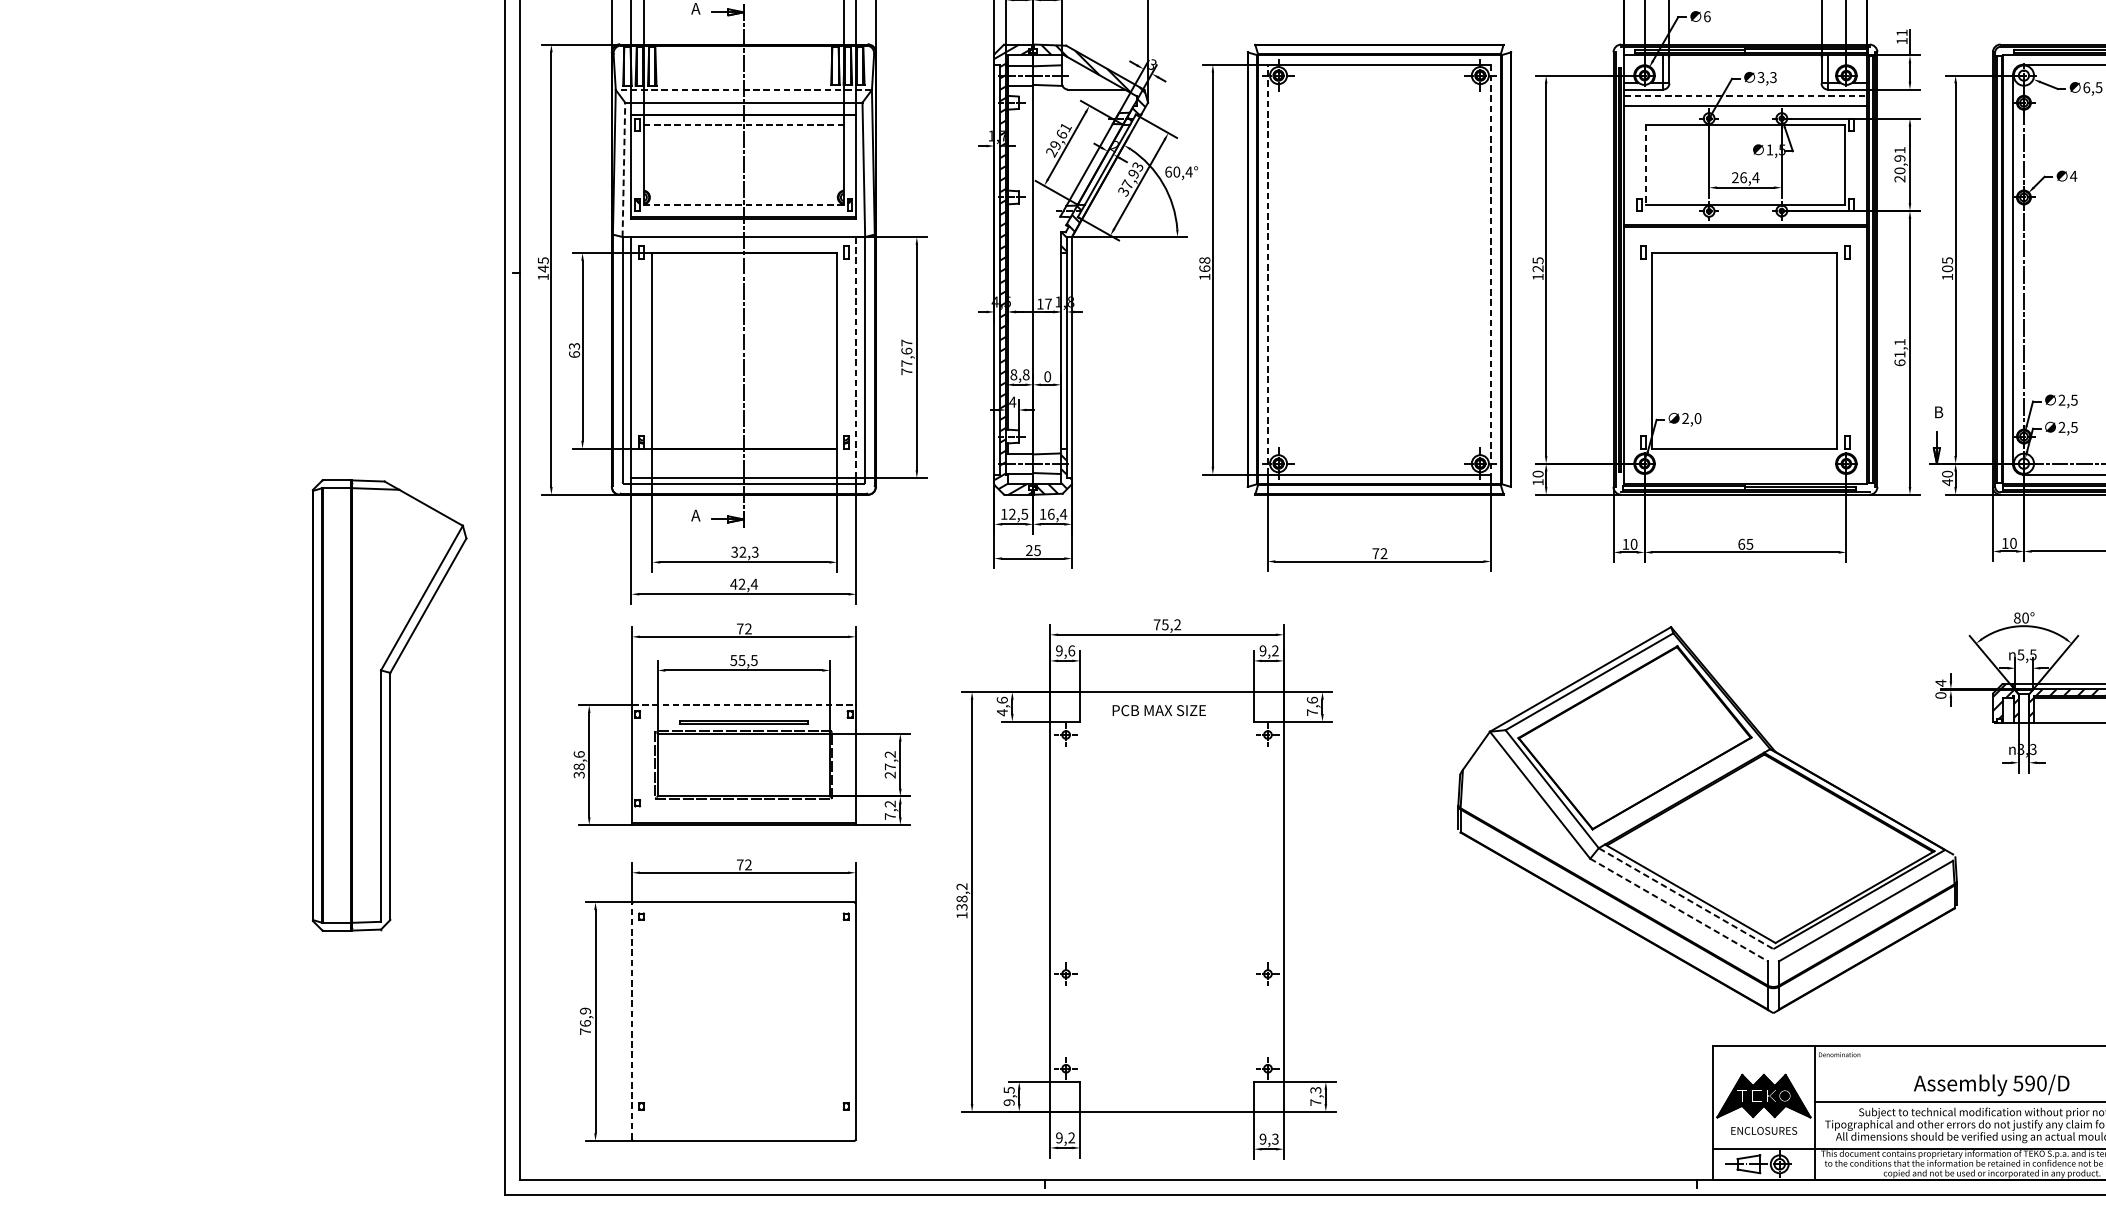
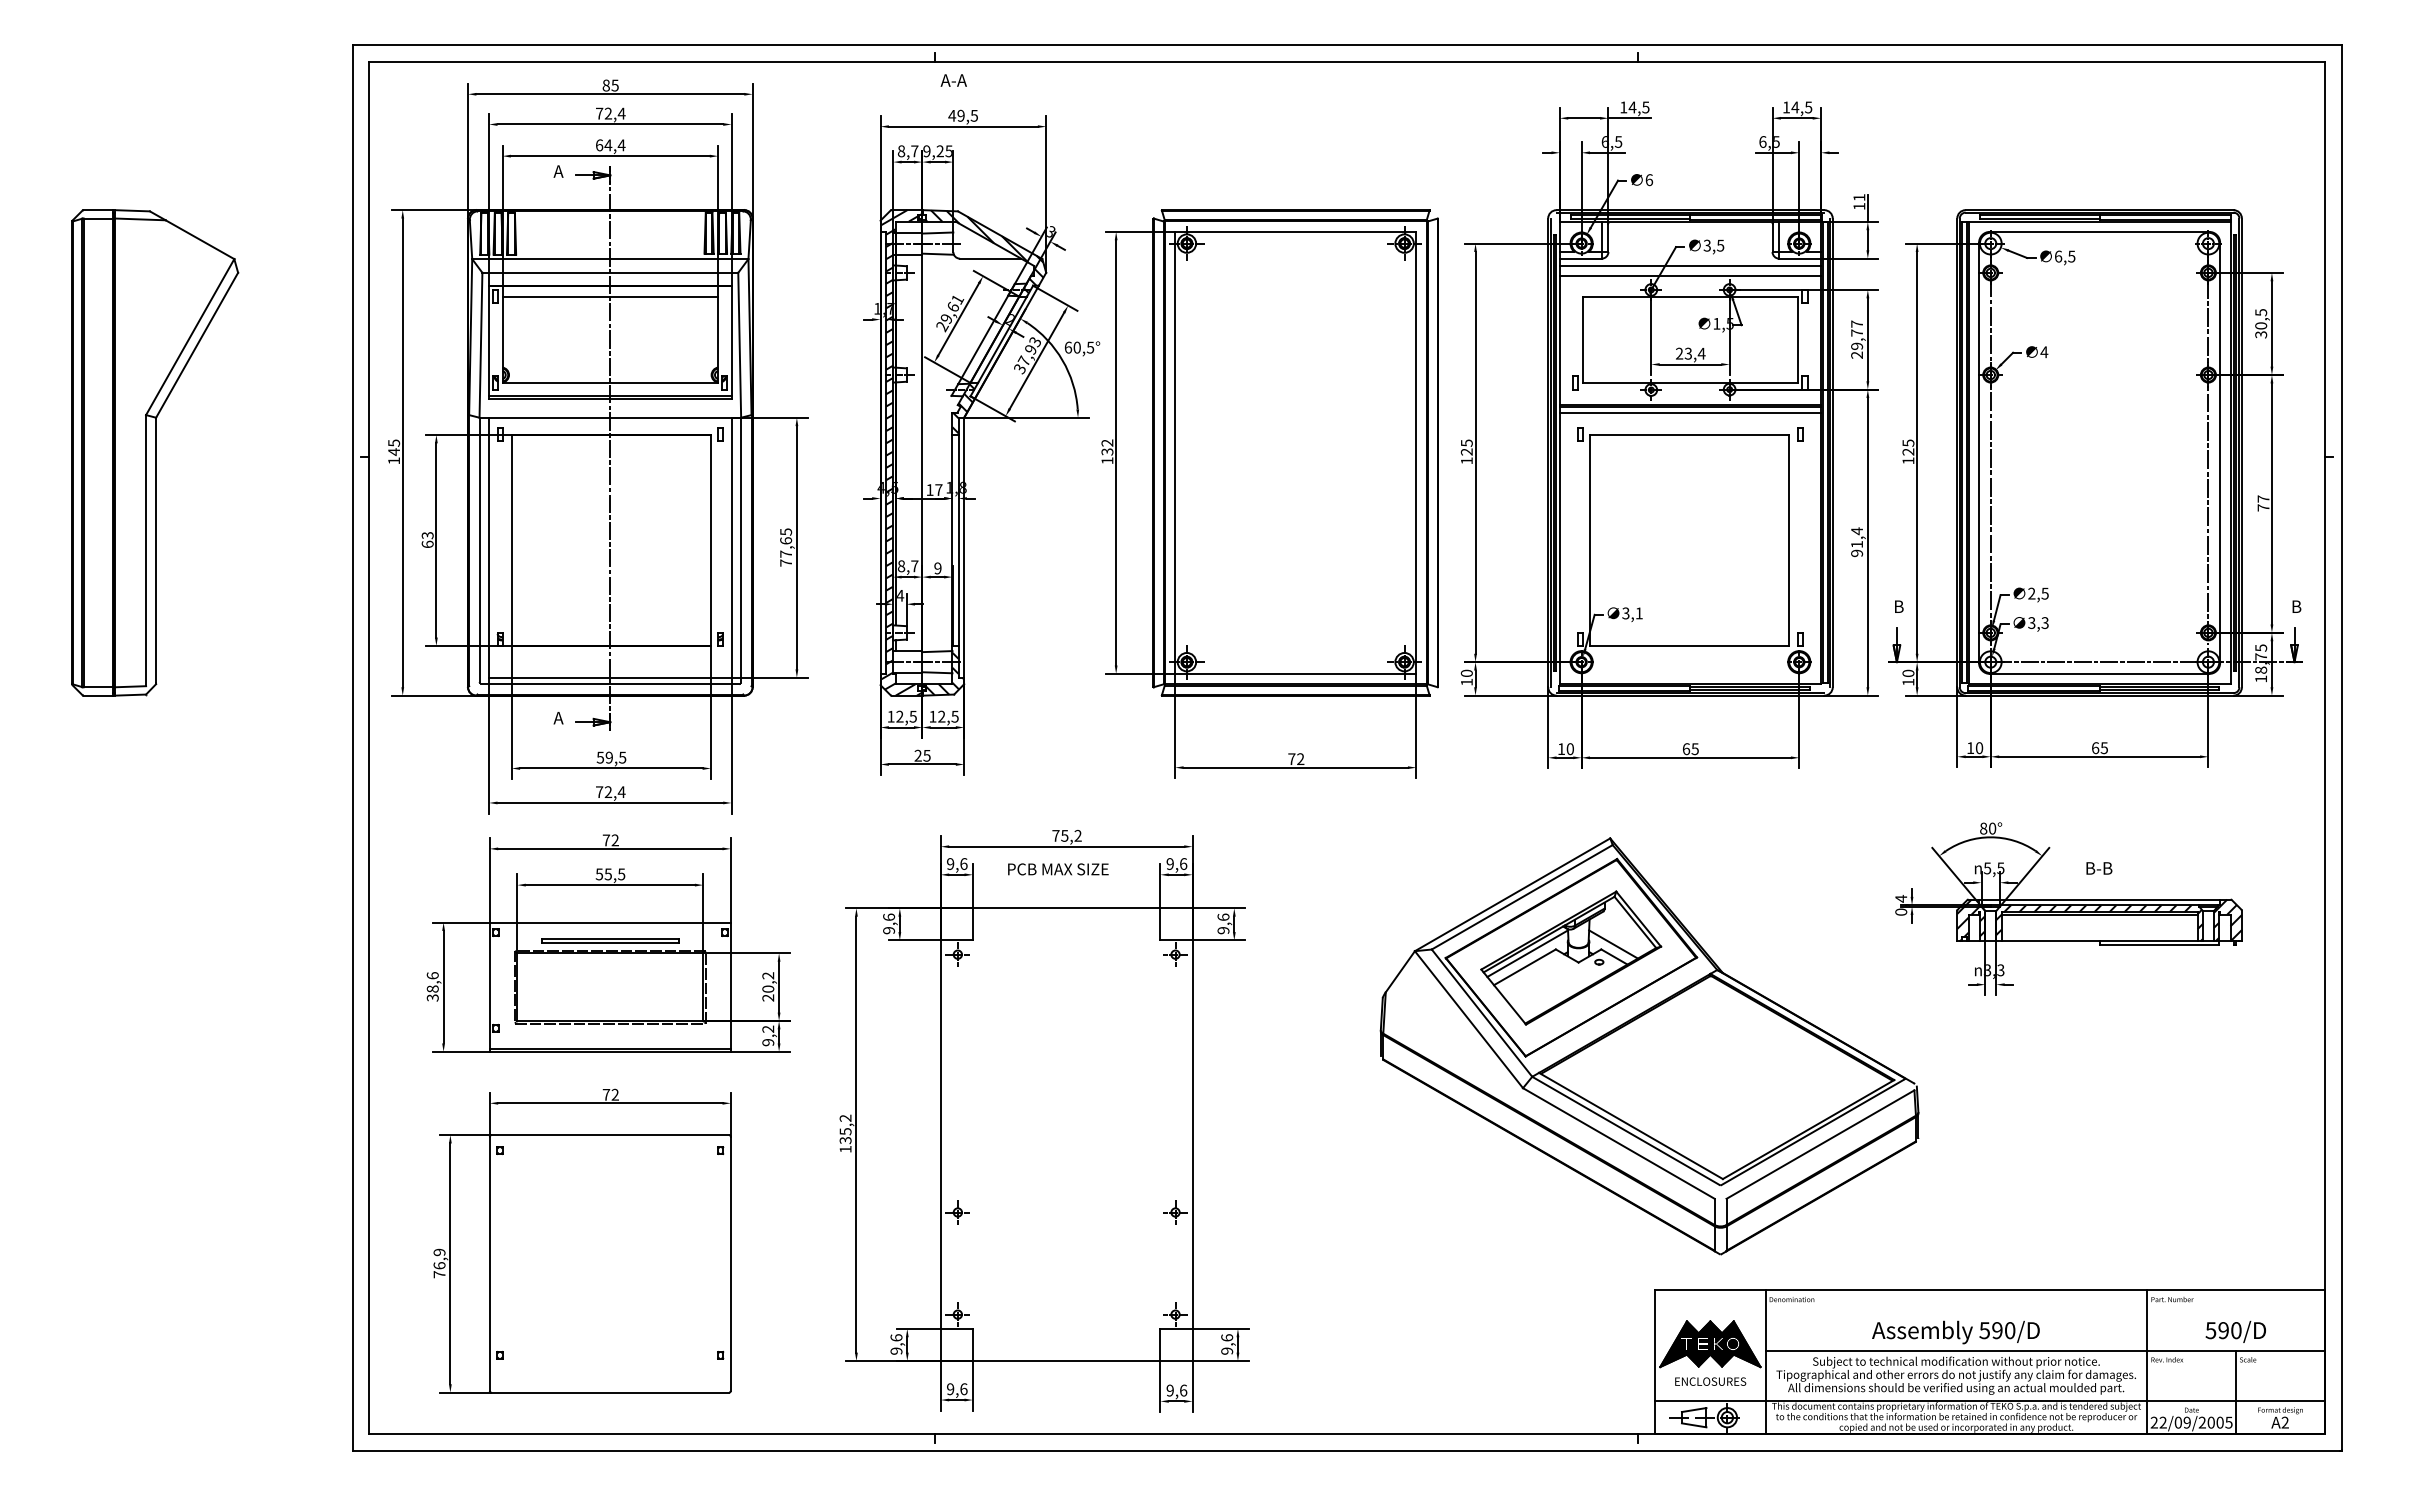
text: (1773, 77) -> (1720, 245), 3,3 -> 3,5
line: (743, 90) -> (609, 259), dashed -> solid
line: (1745, 96) -> (1690, 266), dashed -> solid
line: (744, 124) -> (610, 296), dashed -> solid
text: (1900, 159) -> (1857, 334), 20,91 -> 29,77
line: (1645, 165) -> (1582, 340), dashed -> solid
line: (623, 169) -> (480, 344), dashed -> solid
text: (1189, 171) -> (1090, 347), 60,4° -> 60,5°
text: (1743, 177) -> (1688, 353), 26,4 -> 23,4
line: (744, 204) -> (610, 382), dashed -> solid
line: (1745, 232) -> (1690, 412), added
text: (1204, 264) -> (1107, 447), 168 -> 132
text: (1947, 268) -> (1908, 451), 105 -> 125
line: (1267, 269) -> (1175, 452), dashed -> solid
line: (1491, 269) -> (1416, 452), dashed -> solid
text: (907, 342) -> (786, 531), 77,67 -> 77,65
text: (1900, 352) -> (1857, 542), 61,1 -> 91,4
line: (856, 358) -> (731, 548), dashed -> solid
text: (1025, 375) -> (914, 566), 8,8 -> 8,7
text: (1047, 376) -> (937, 568), 0 -> 9
text: (1691, 418) -> (1632, 613), 2,0 -> 3,1
text: (2068, 427) -> (2038, 623), 2,5 -> 3,3
text: (1947, 482) -> (1908, 682), 40 -> 10
text: (1057, 514) -> (948, 716), 16,4 -> 12,5
text: (744, 552) -> (611, 757), 32,3 -> 59,5
text: (733, 583) -> (599, 791), 42,4 -> 72,4
text: (1275, 650) -> (1183, 863), 9,2 -> 9,6
part: (389, 705) -> (155, 452), moved
line: (744, 705) -> (610, 922), dashed -> solid
text: (1159, 710) -> (1058, 869), moved
text: (1002, 712) -> (889, 930), 4,6 -> 9,6
text: (1312, 712) -> (1223, 930), 7,6 -> 9,6
part: (1635, 737) -> (1571, 957), added
text: (890, 766) -> (768, 988), 27,2 -> 20,2
text: (890, 816) -> (768, 1042), 7,2 -> 9,2
text: (961, 898) -> (845, 1131), 138,2 -> 135,2
line: (1685, 898) -> (1625, 1130), dashed -> solid
line: (1678, 910) -> (1618, 1143), dashed -> solid
line: (631, 1021) -> (489, 1263), dashed -> solid
text: (1009, 1089) -> (896, 1337), 9,5 -> 9,6
text: (1316, 1096) -> (1227, 1344), 7,3 -> 9,6
text: (1071, 1138) -> (963, 1389), 9,2 -> 9,6
text: (1275, 1139) -> (1183, 1390), 9,3 -> 9,6

